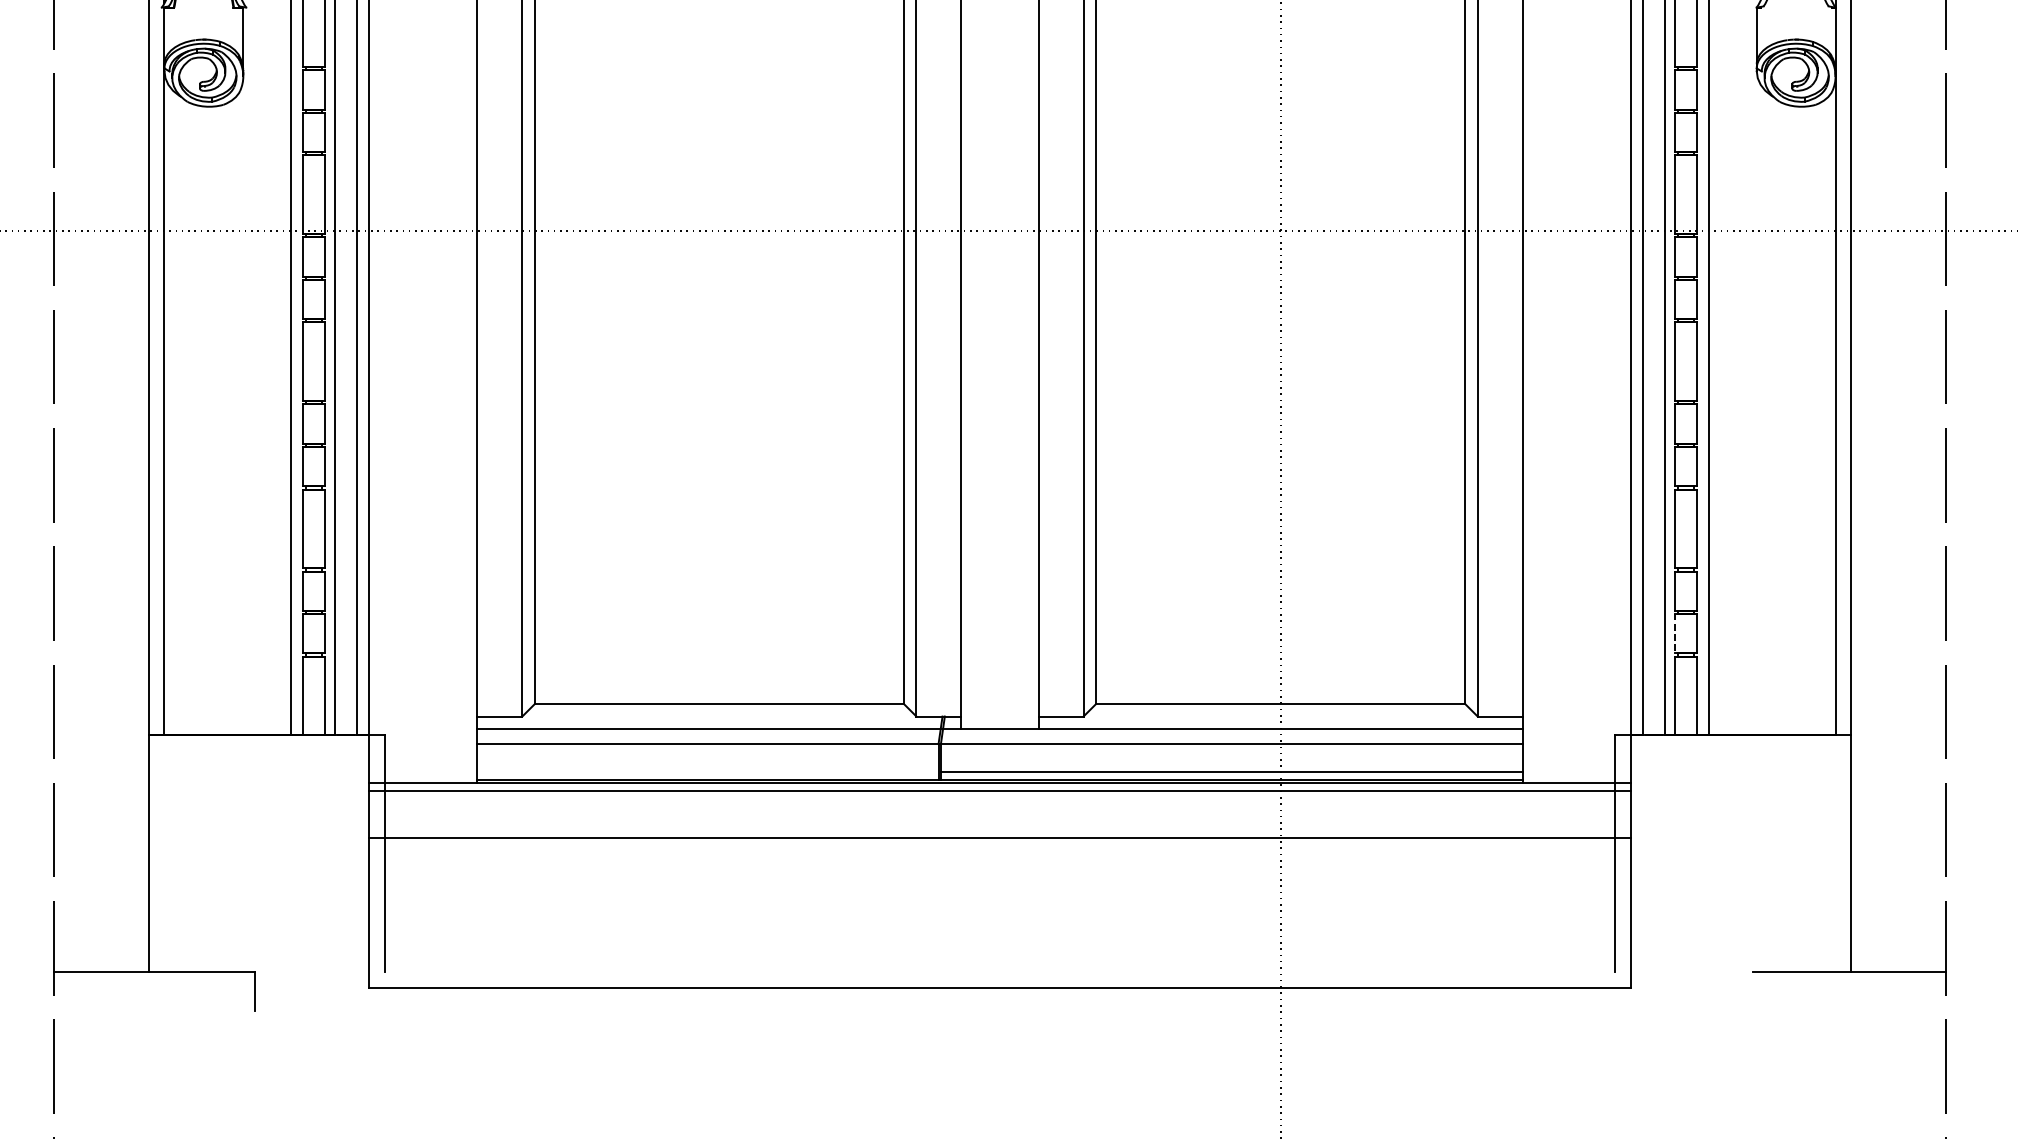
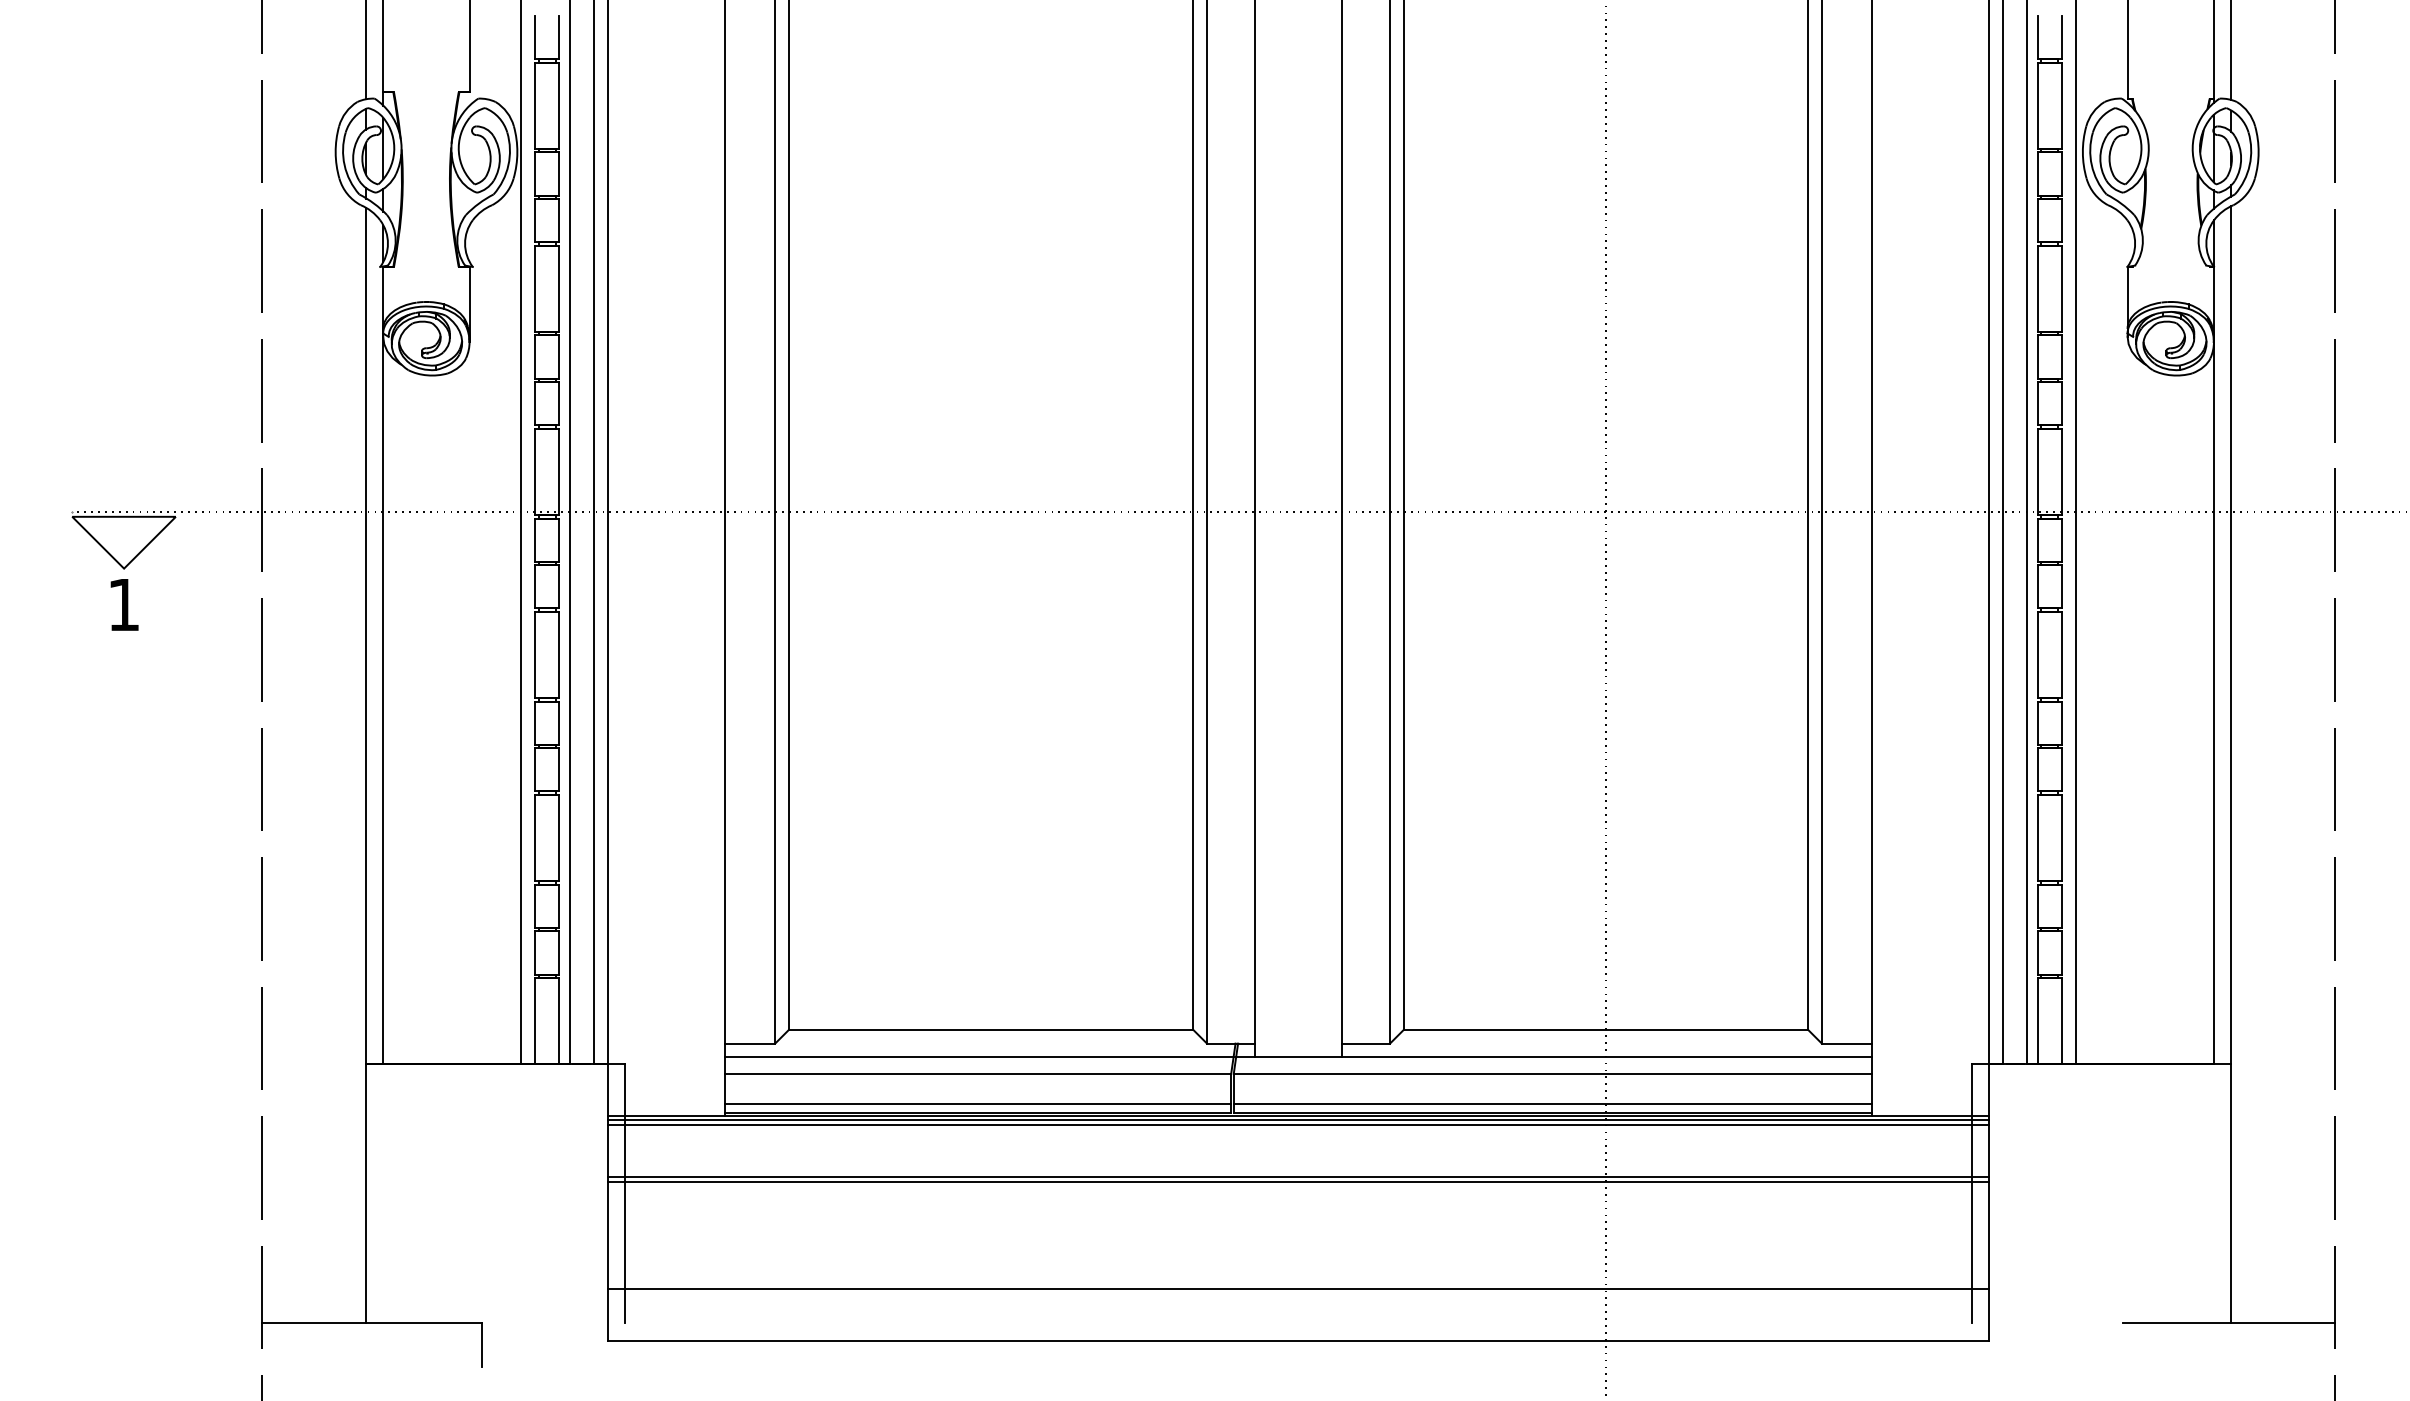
line: (1674, 633) -> (2037, 952), dashed -> solid
line: (707, 772) -> (978, 1104), added
line: (999, 786) -> (1298, 1120), added
line: (999, 842) -> (1298, 1181), added
line: (999, 940) -> (1298, 1288), added

